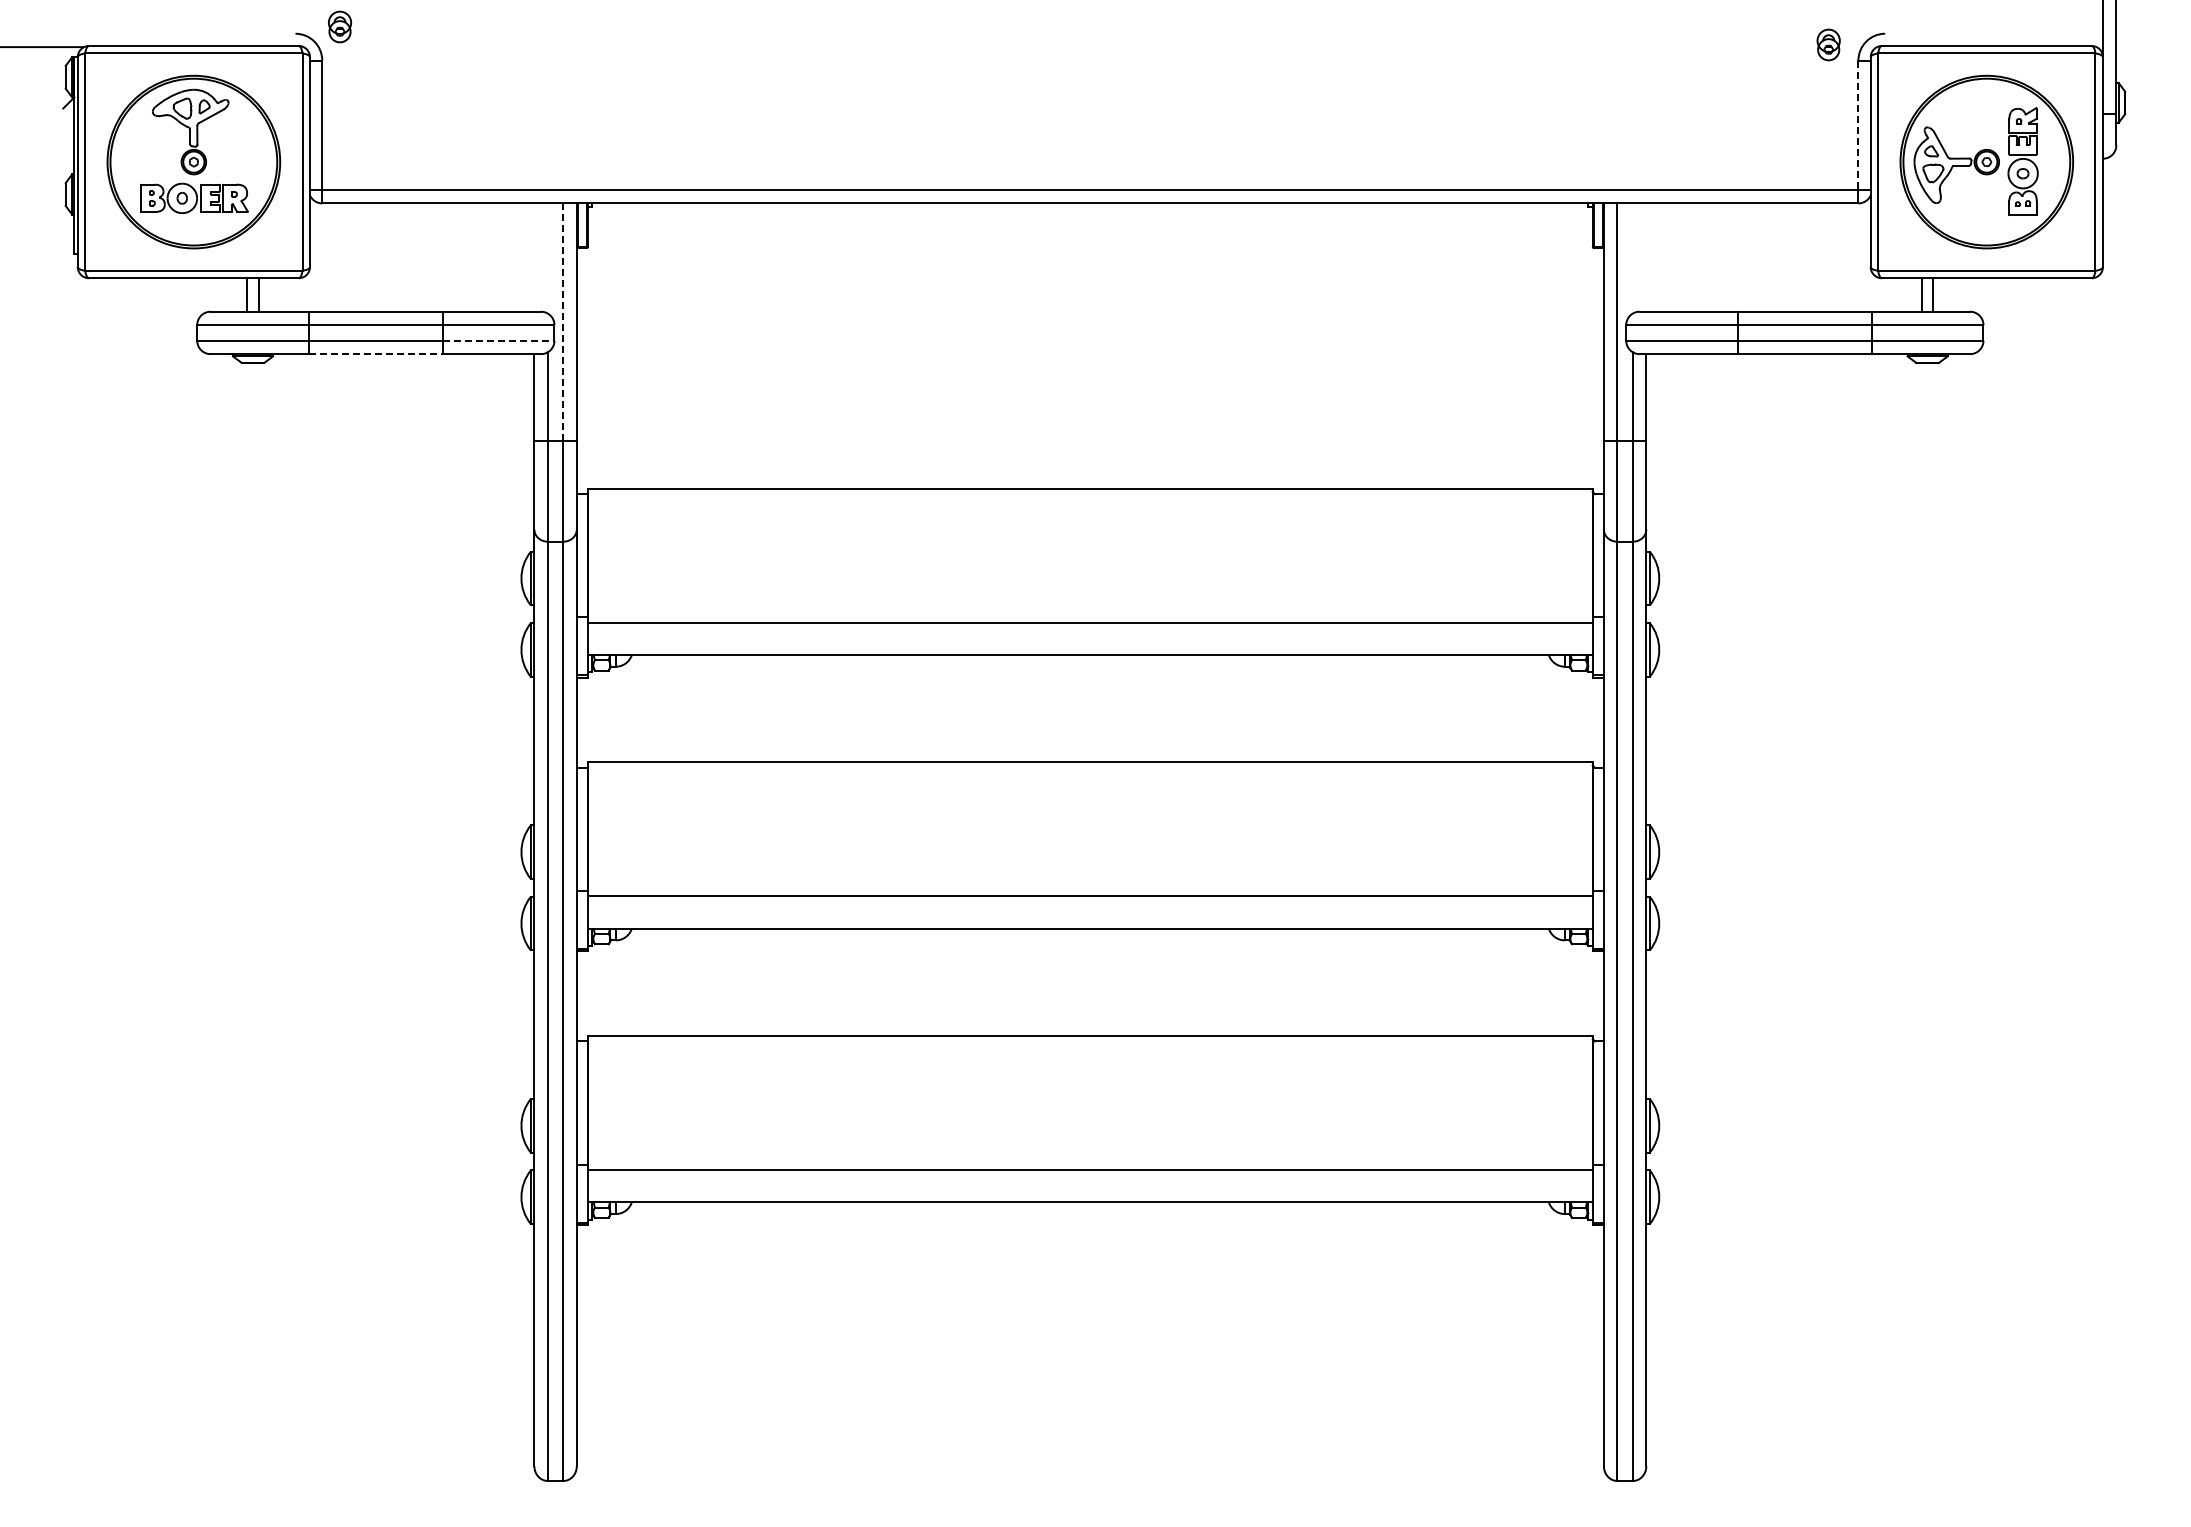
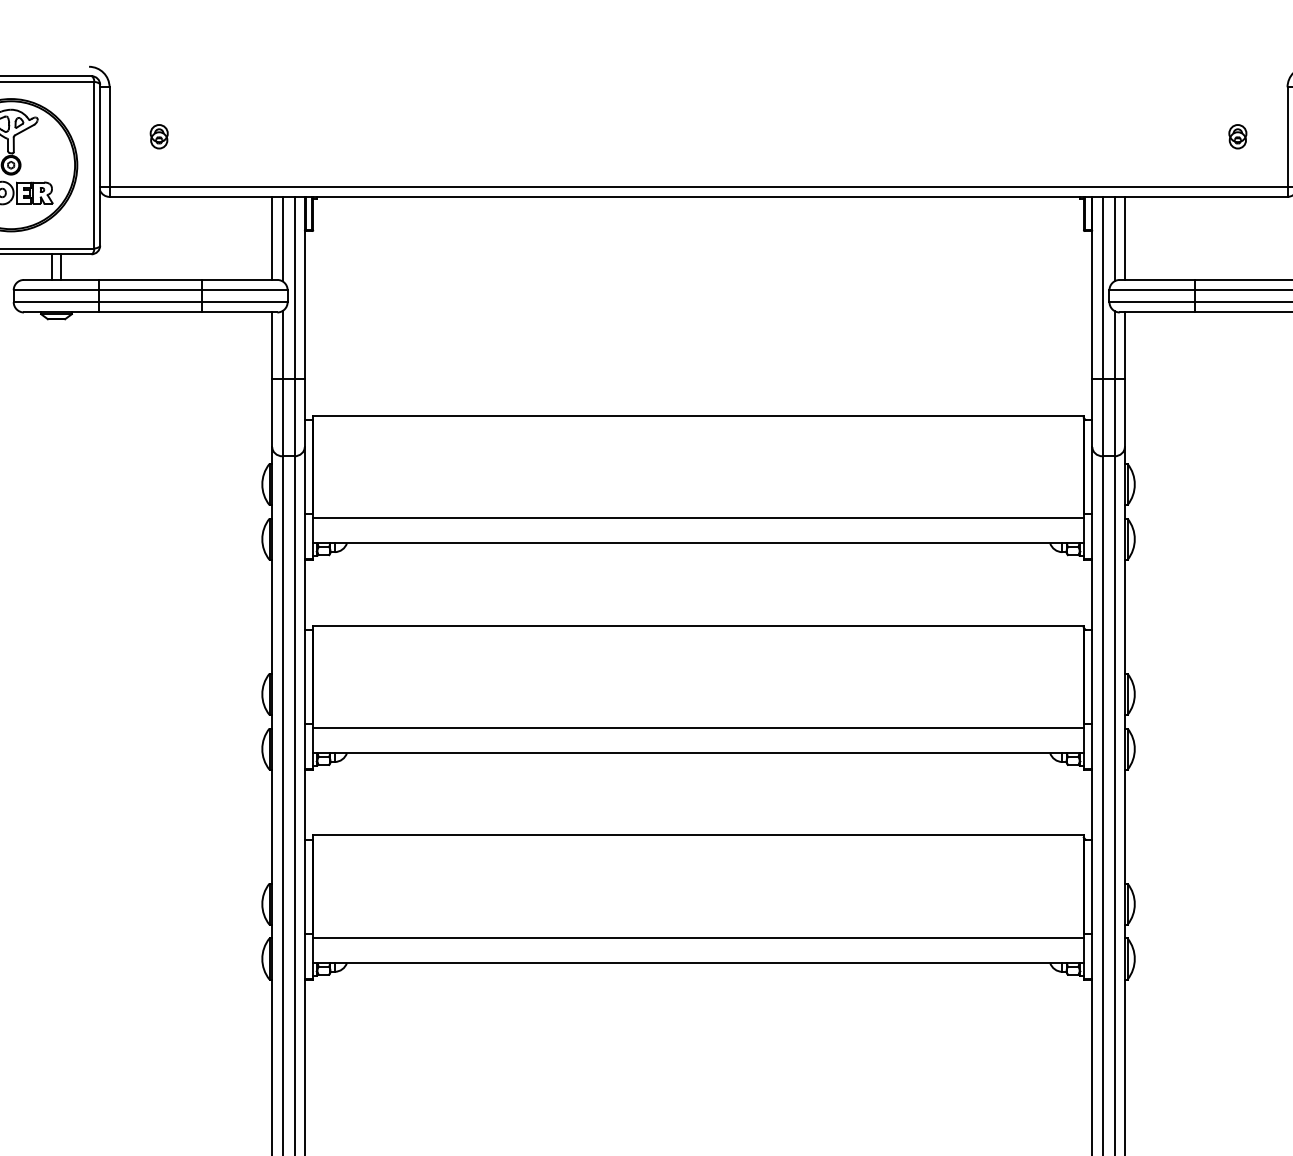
part: (340, 26) -> (159, 136), moved
part: (1828, 44) -> (1237, 136), moved
line: (1858, 125) -> (1287, 137), dashed -> solid
line: (534, 257) -> (272, 238), added
line: (1646, 257) -> (1125, 238), added
line: (547, 258) -> (282, 239), added
line: (1632, 258) -> (1114, 239), added
line: (563, 321) -> (294, 287), dashed -> solid
line: (498, 340) -> (244, 302), dashed -> solid
line: (375, 354) -> (150, 312), dashed -> solid

